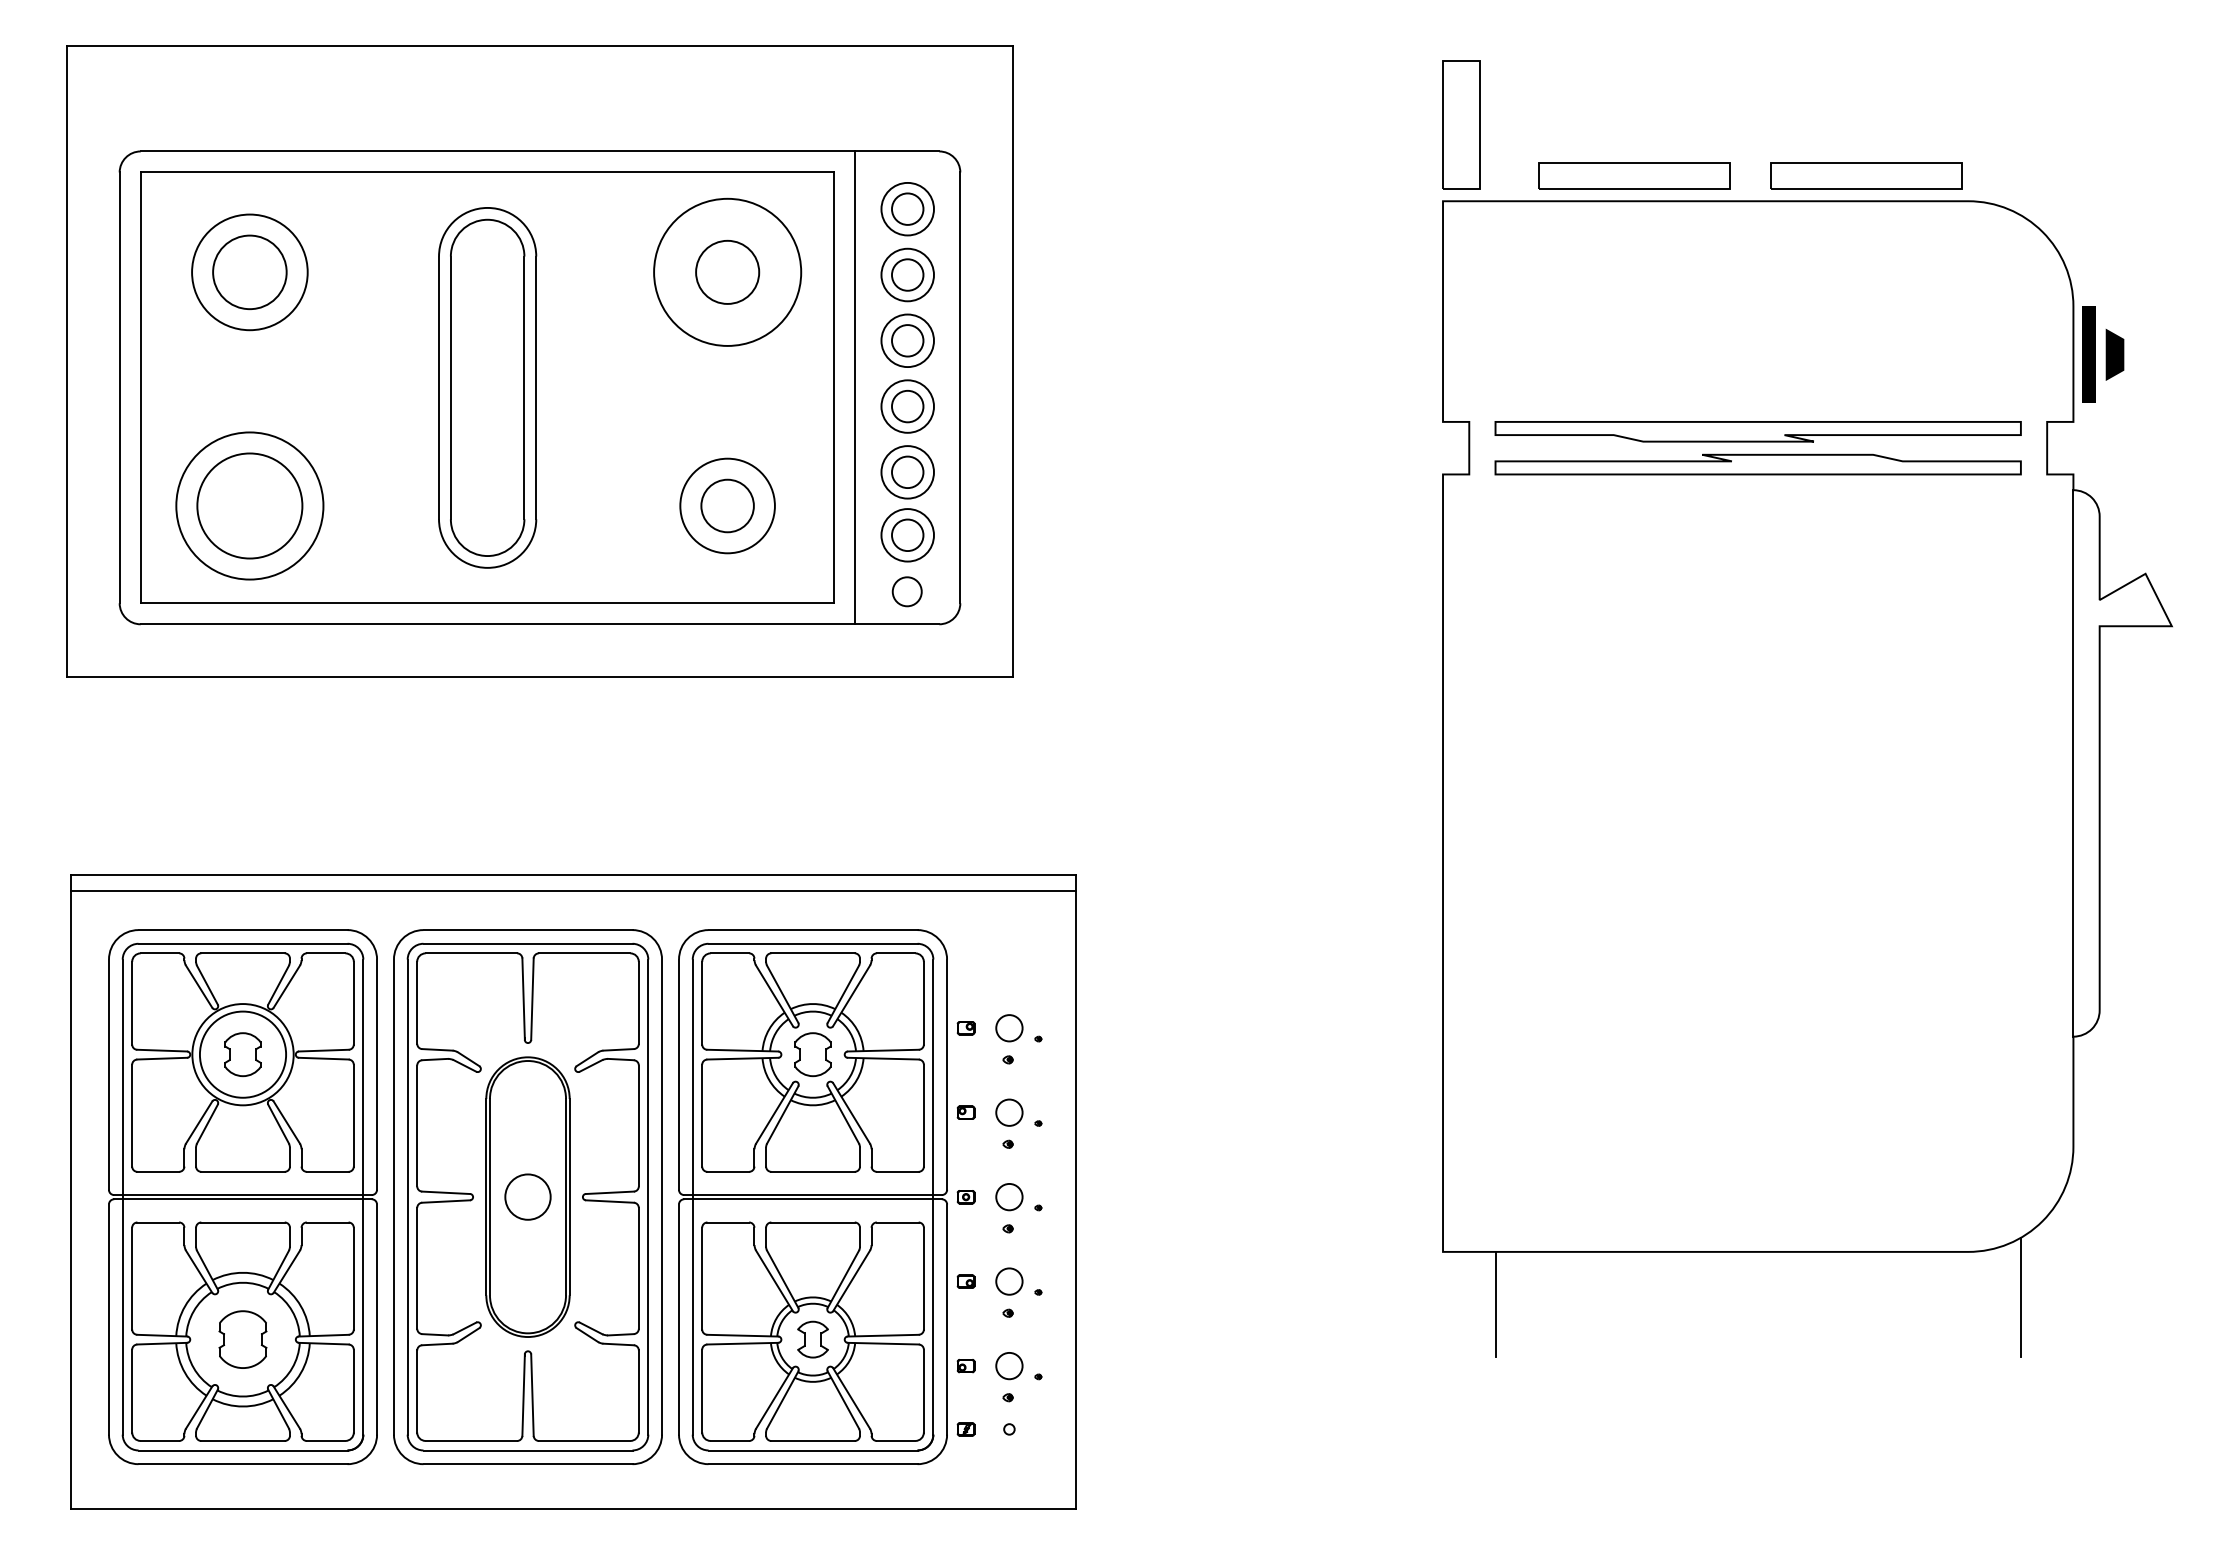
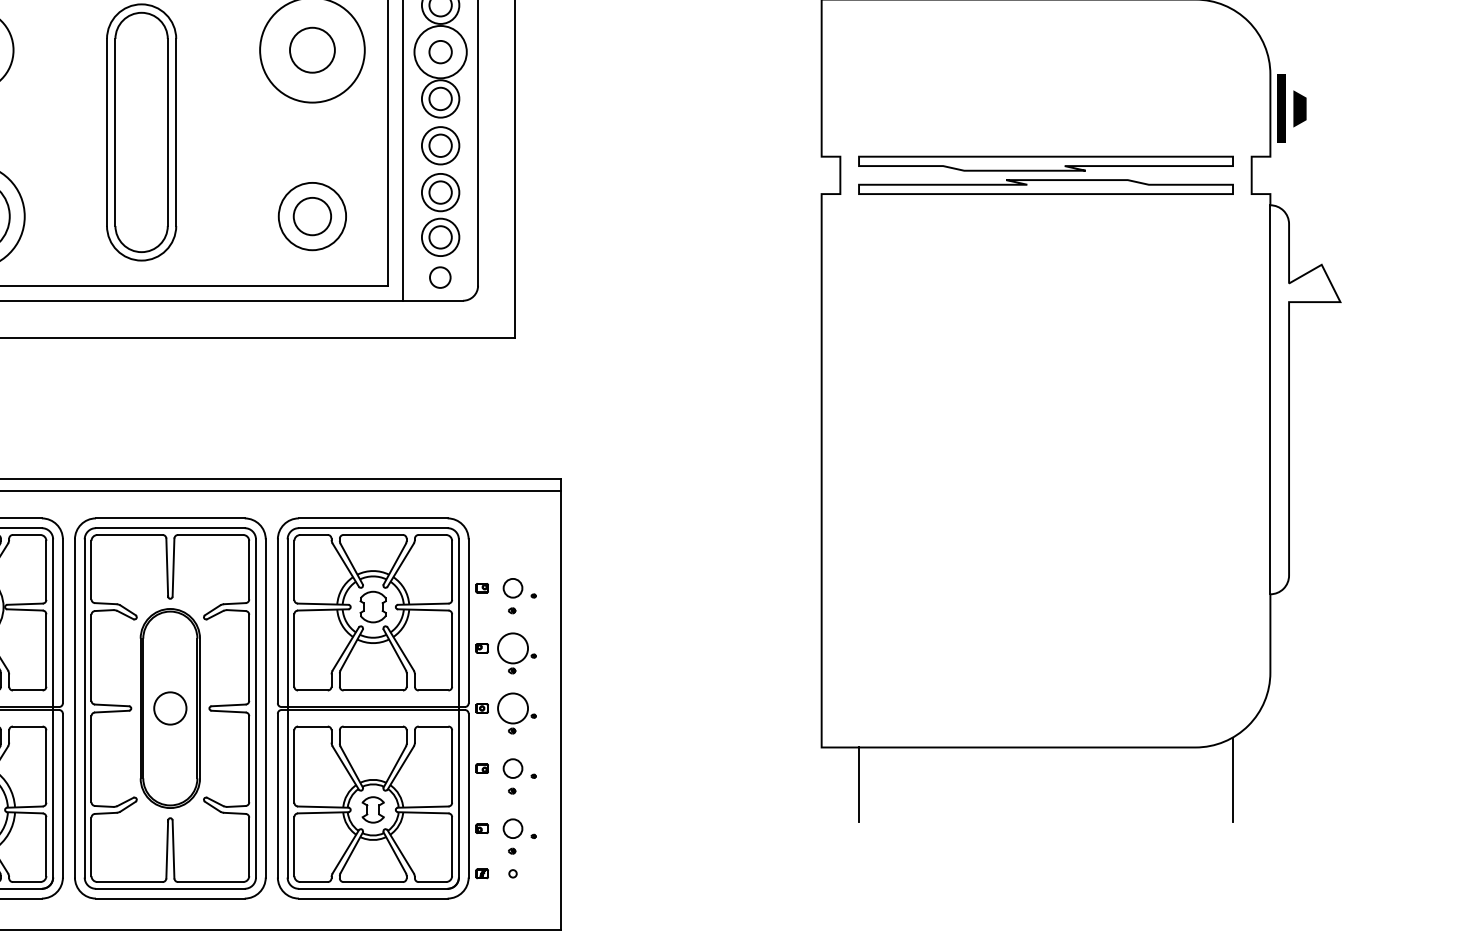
circle: (907, 274) -> (440, 51), size x1.4
circle: (1009, 1112) -> (513, 648), size x1.6
circle: (1009, 1196) -> (513, 708), size x1.6

